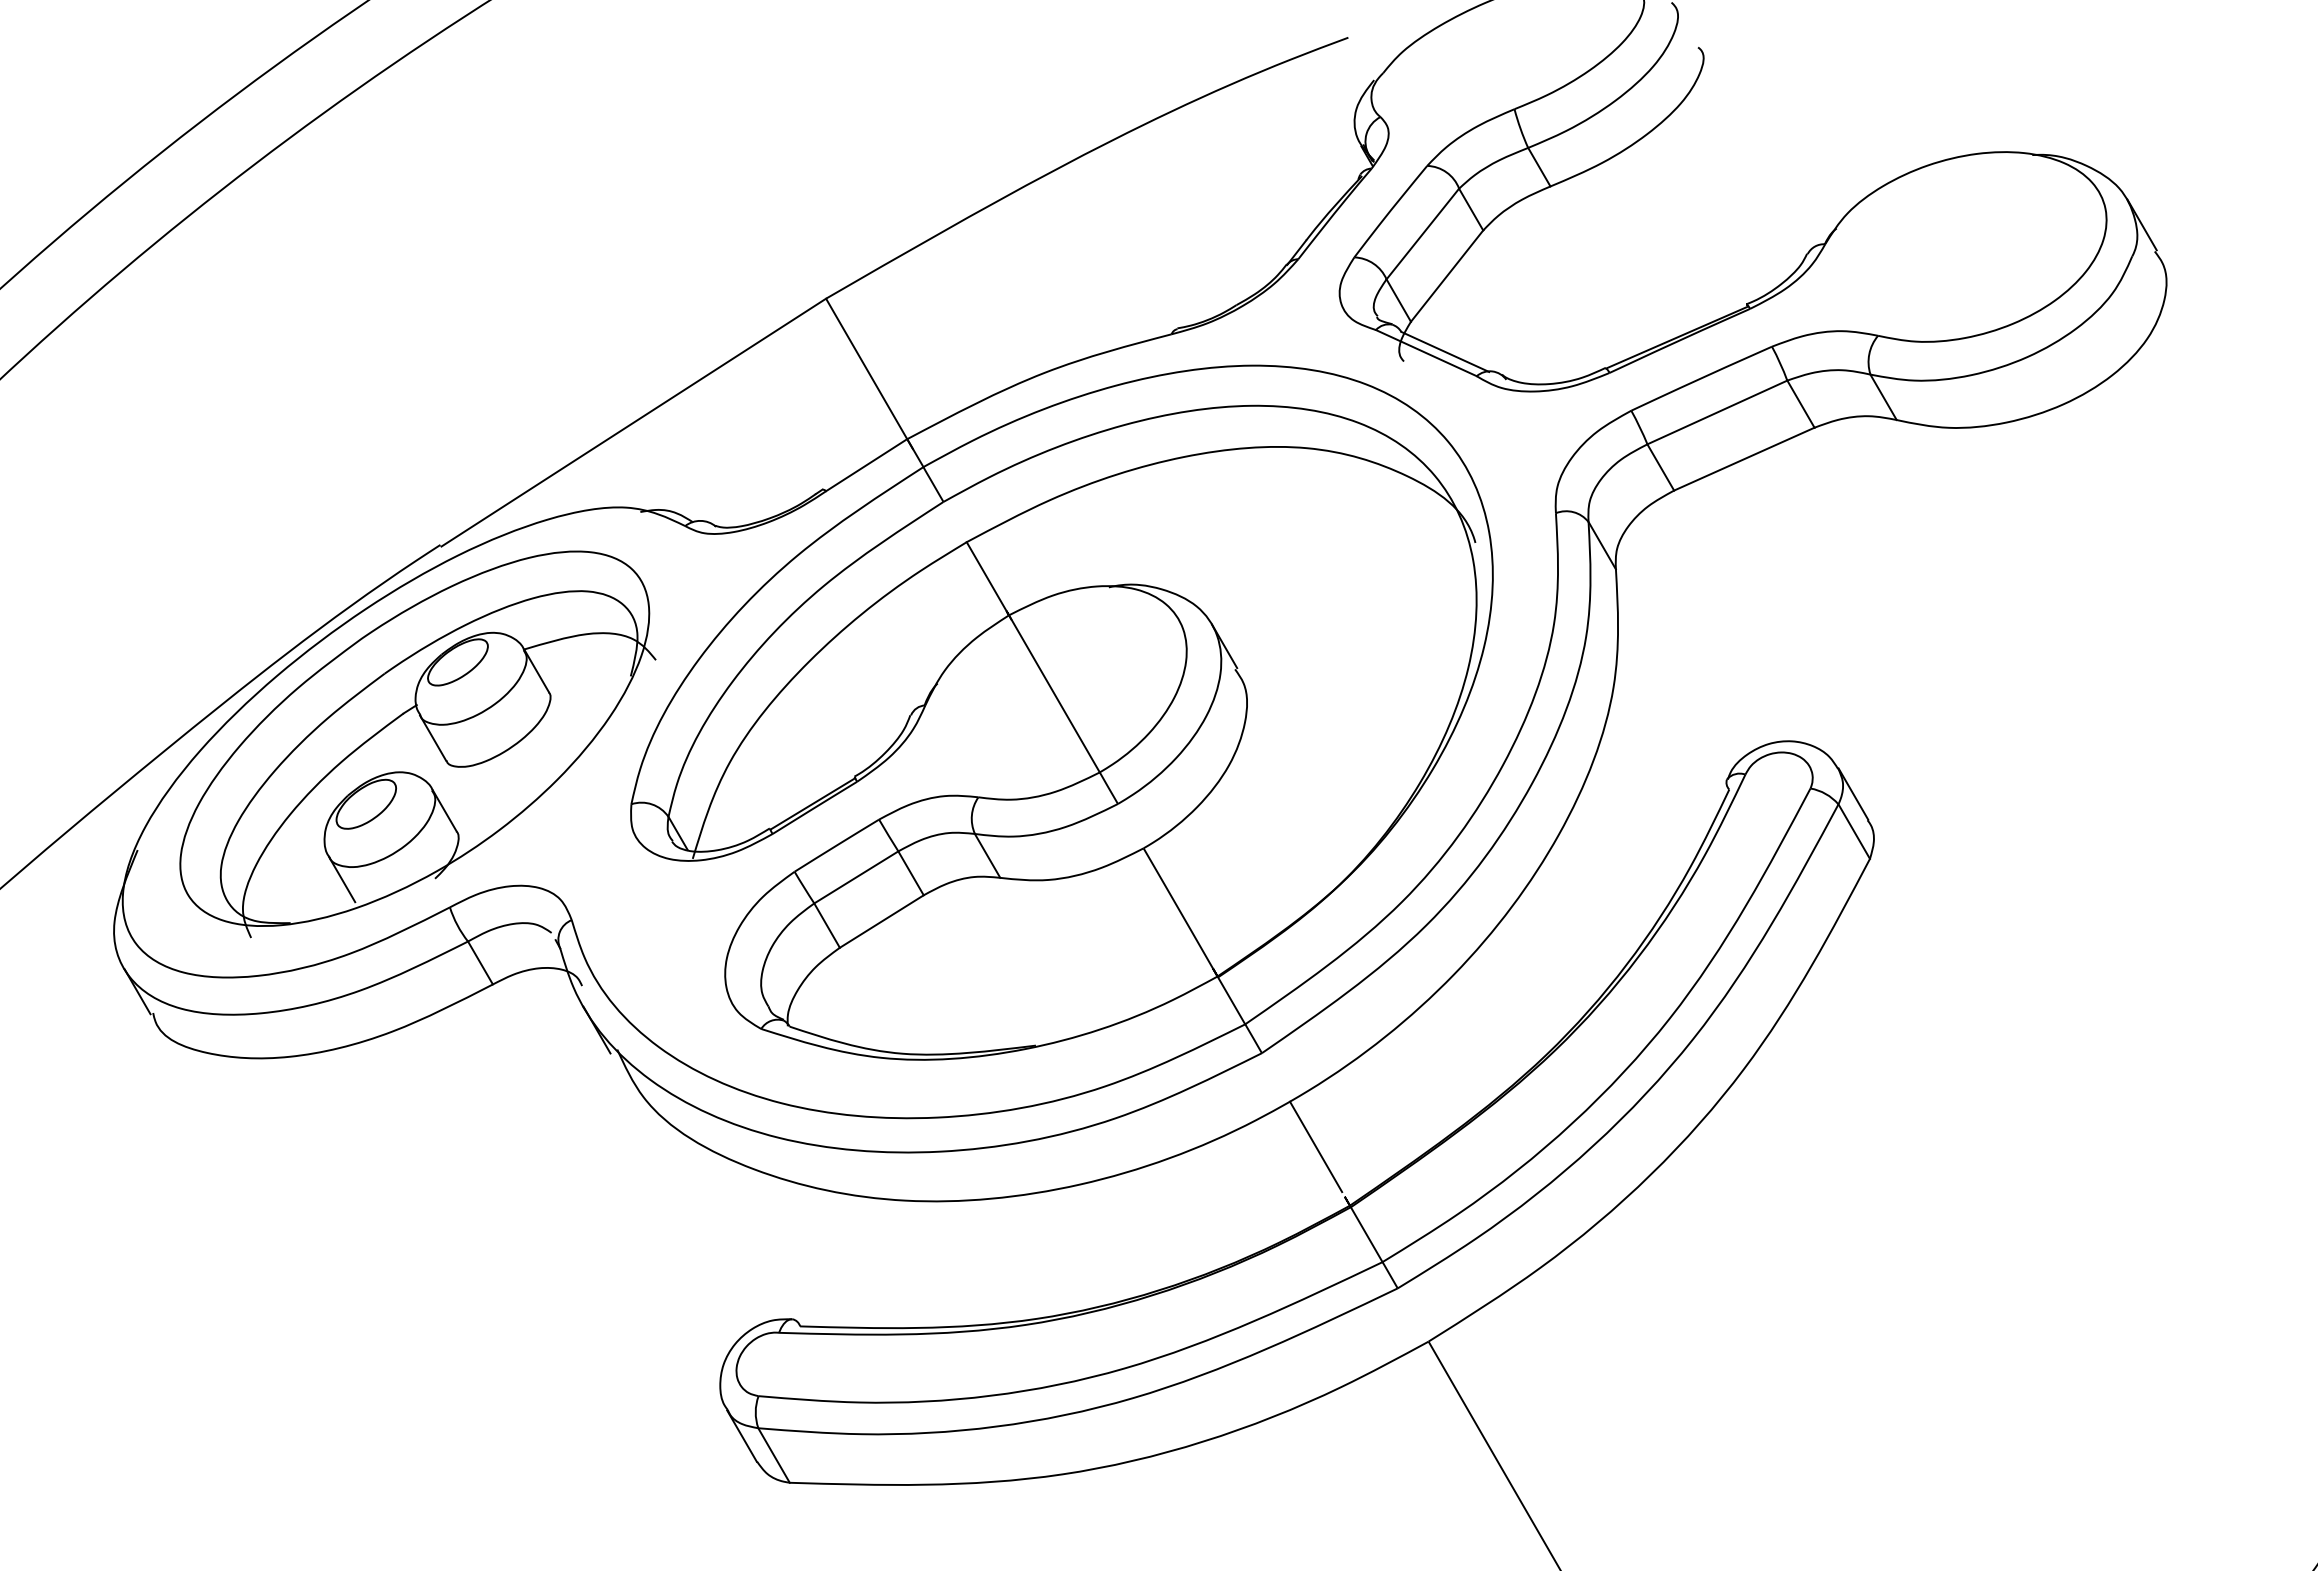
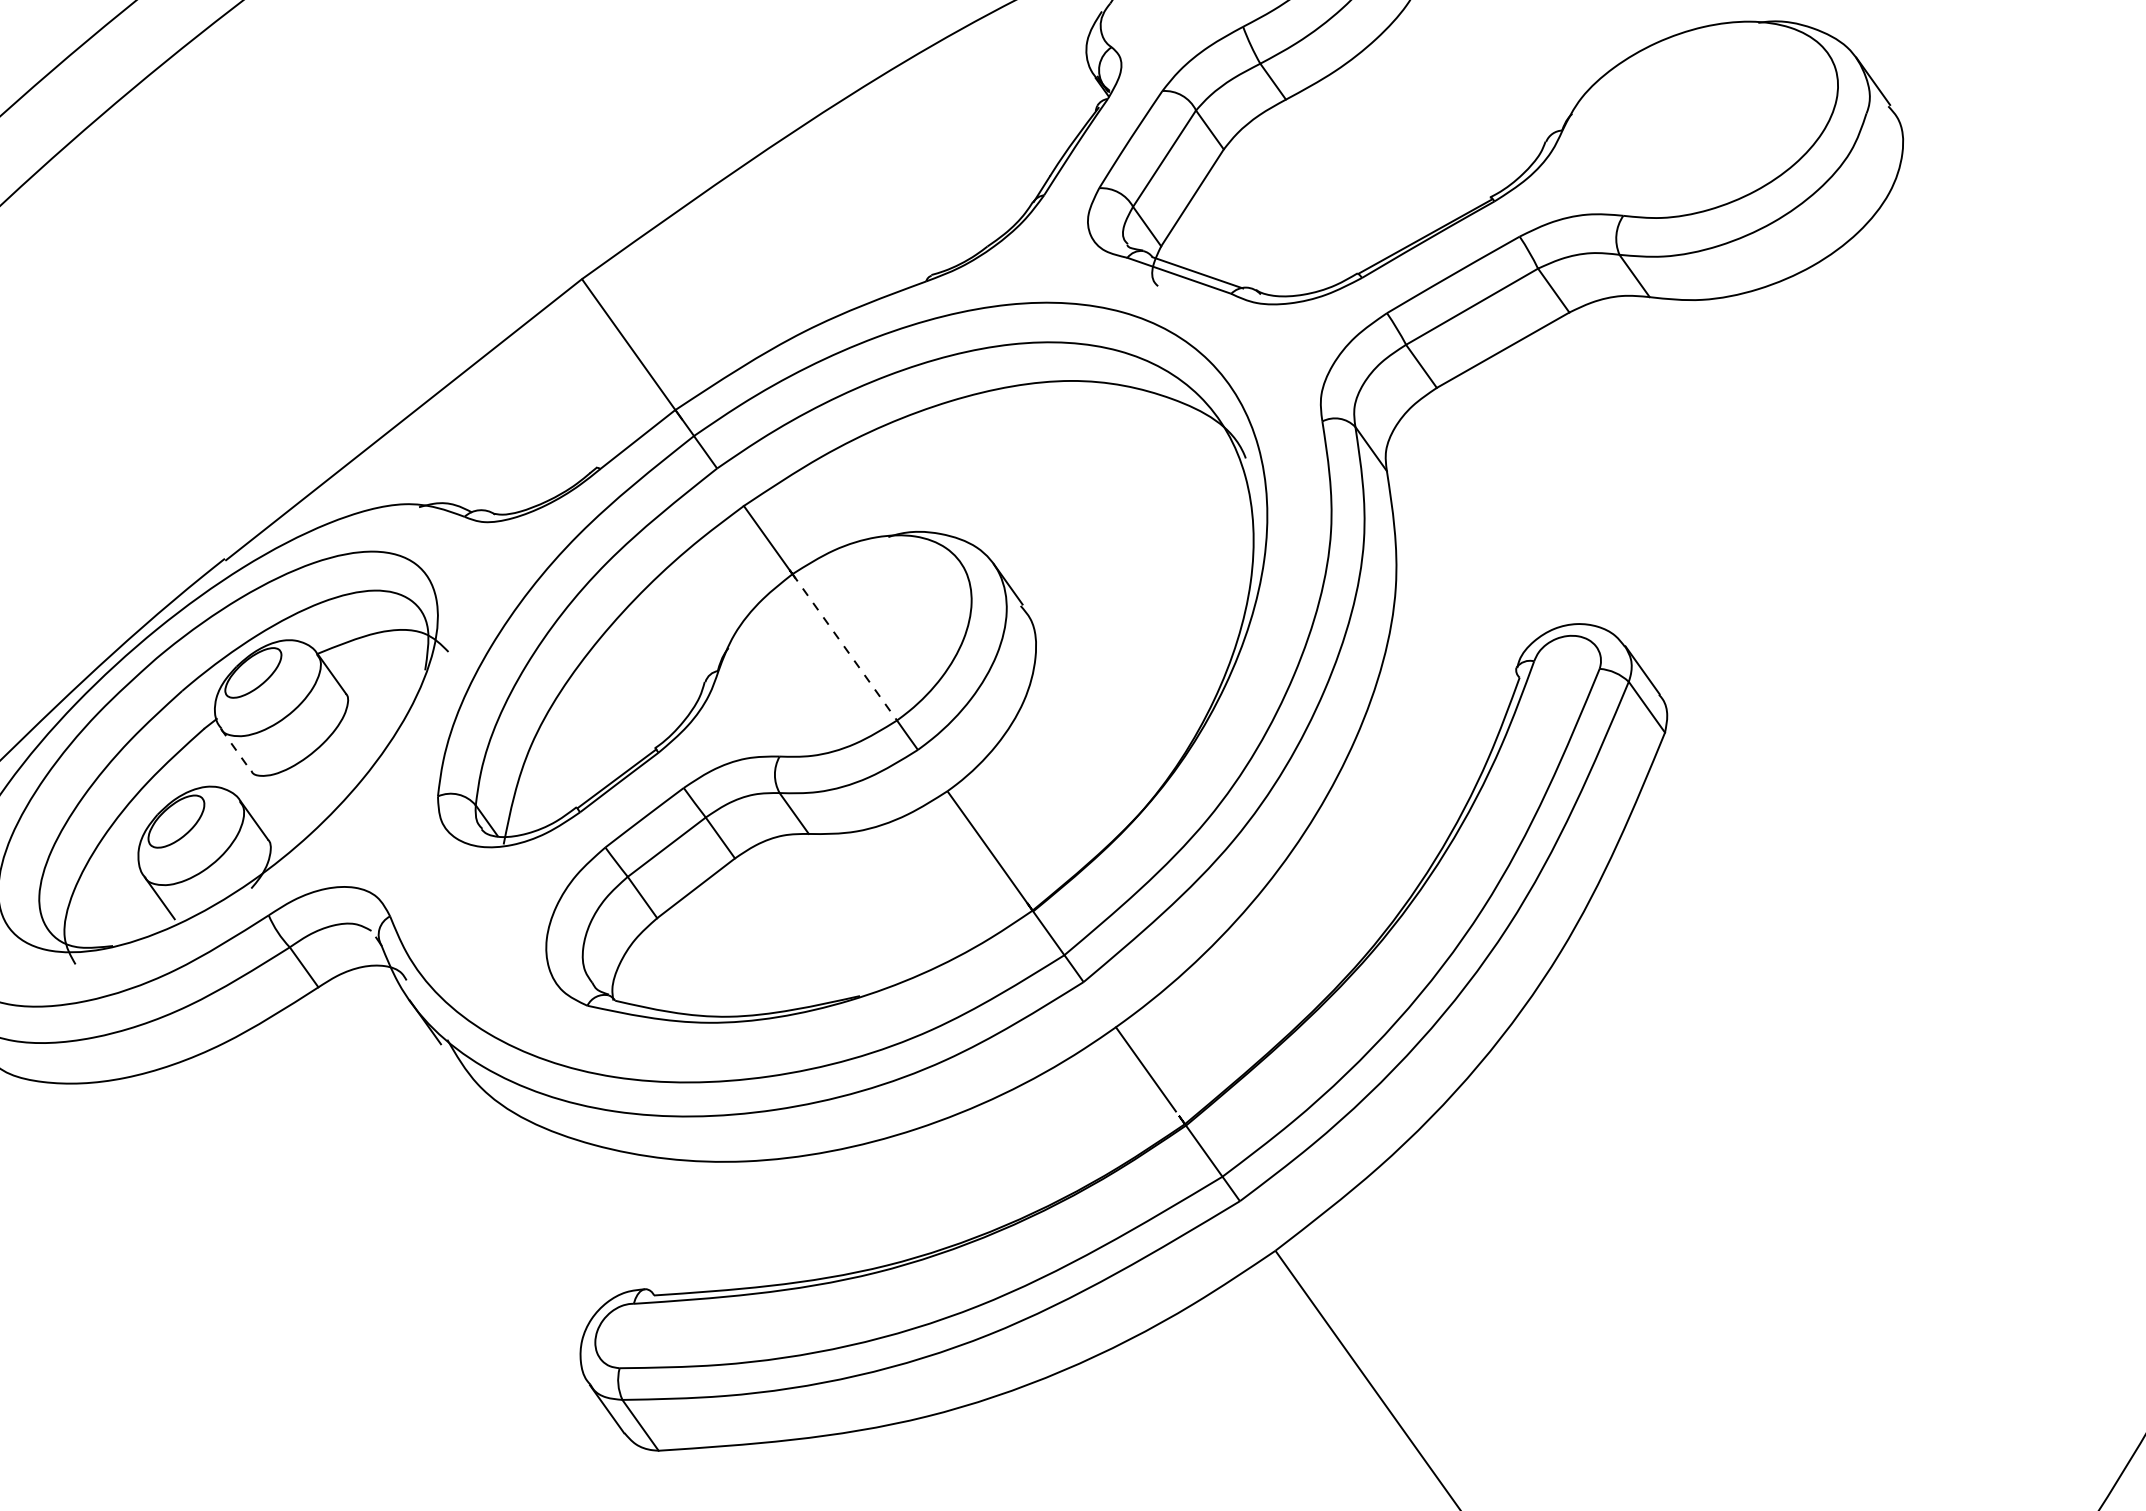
line: (1054, 693) -> (844, 646), solid -> dashed
line: (433, 738) -> (236, 750), solid -> dashed

